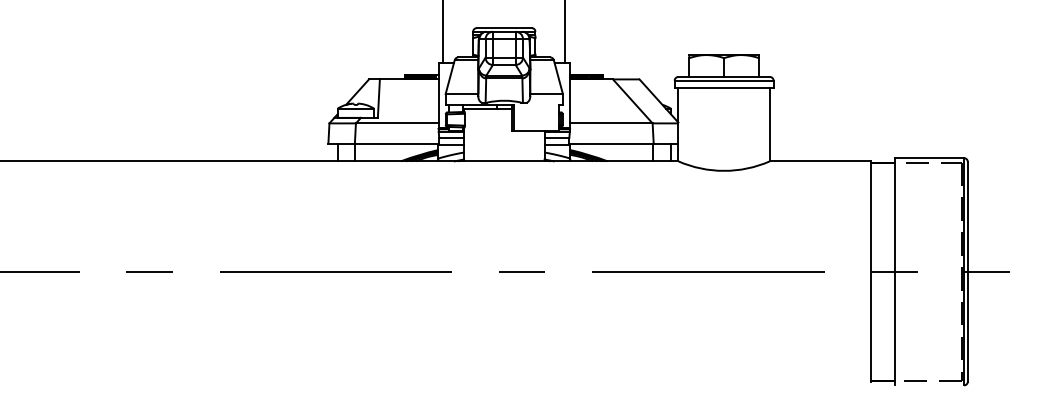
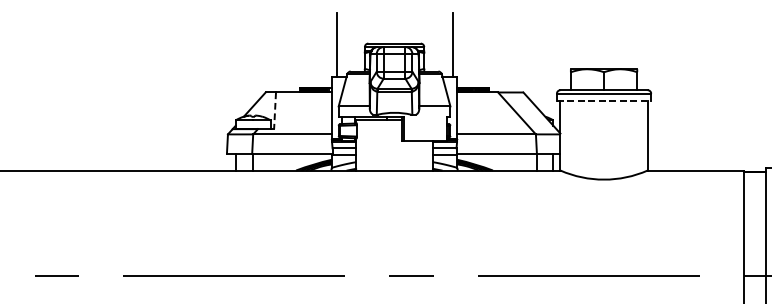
line: (724, 88) -> (604, 101), solid -> dashed
line: (378, 99) -> (274, 111), solid -> dashed

